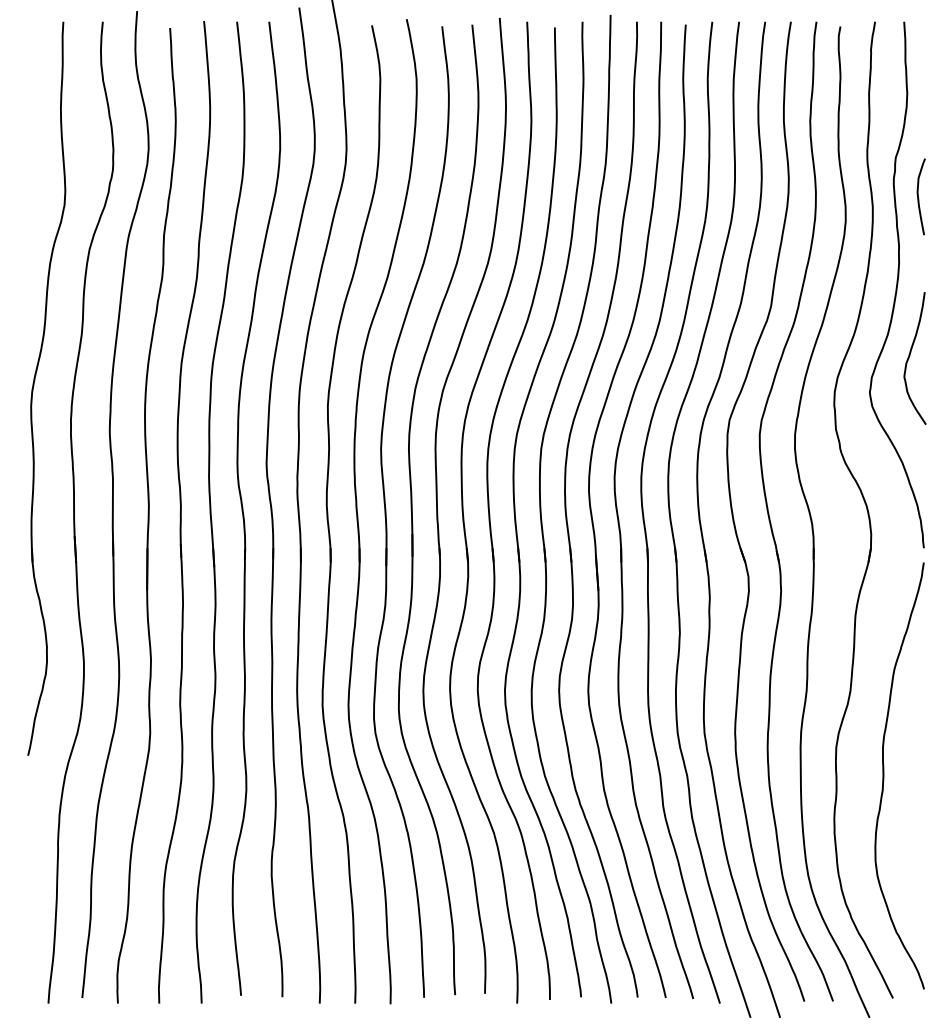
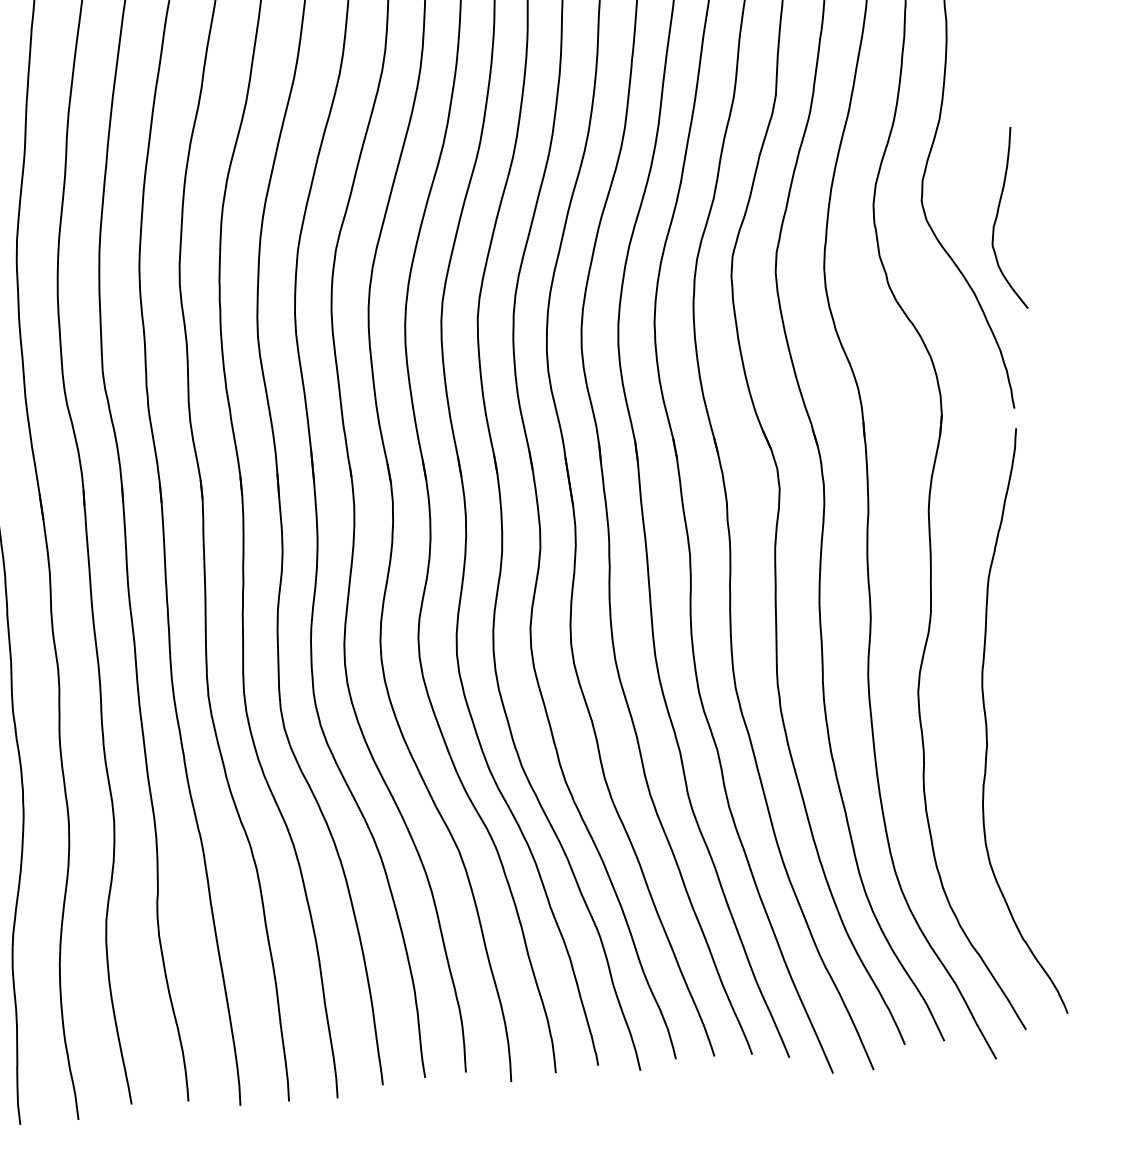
curve: (910, 356) -> (998, 216), moved

